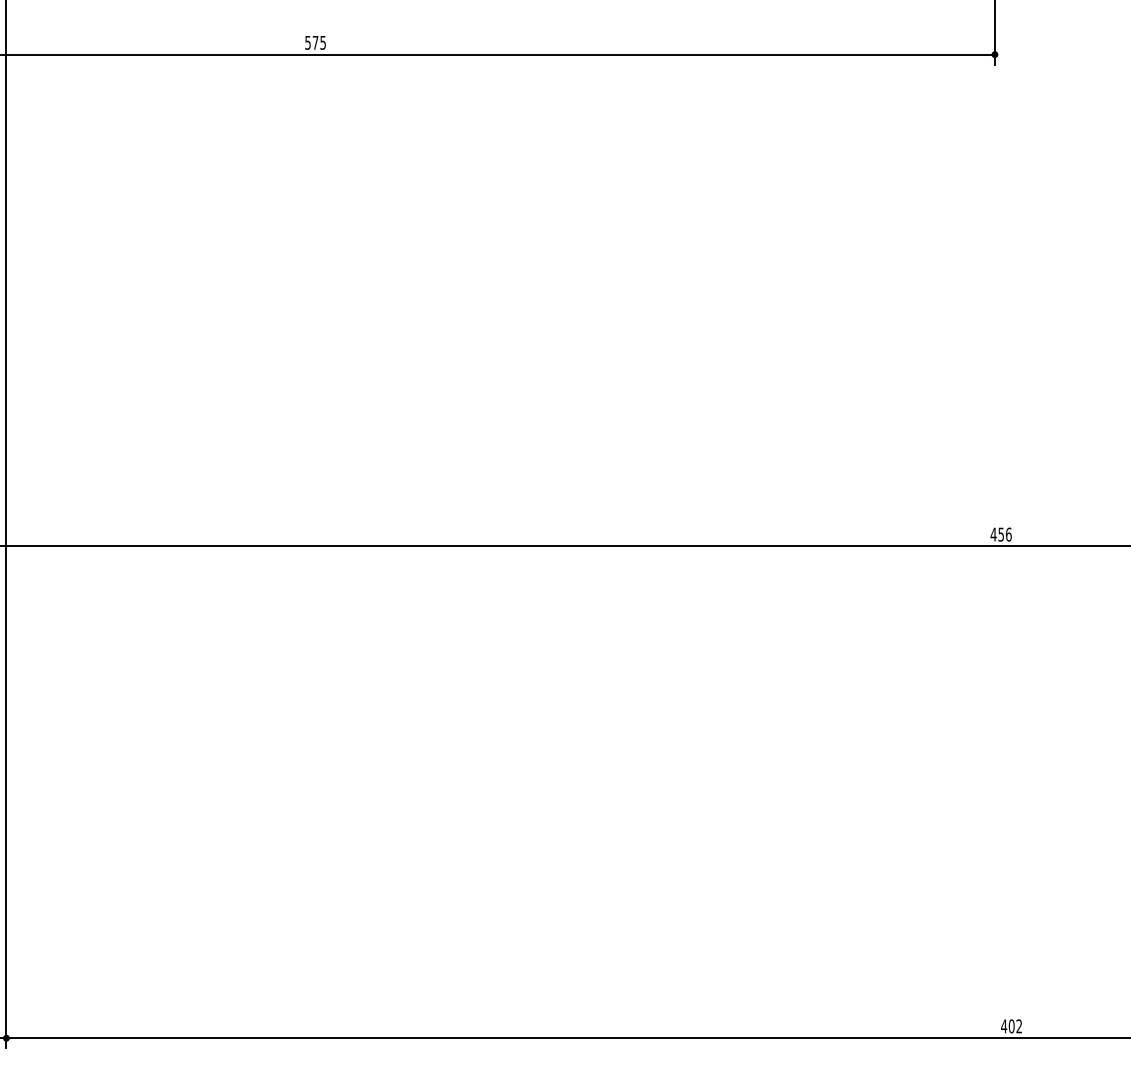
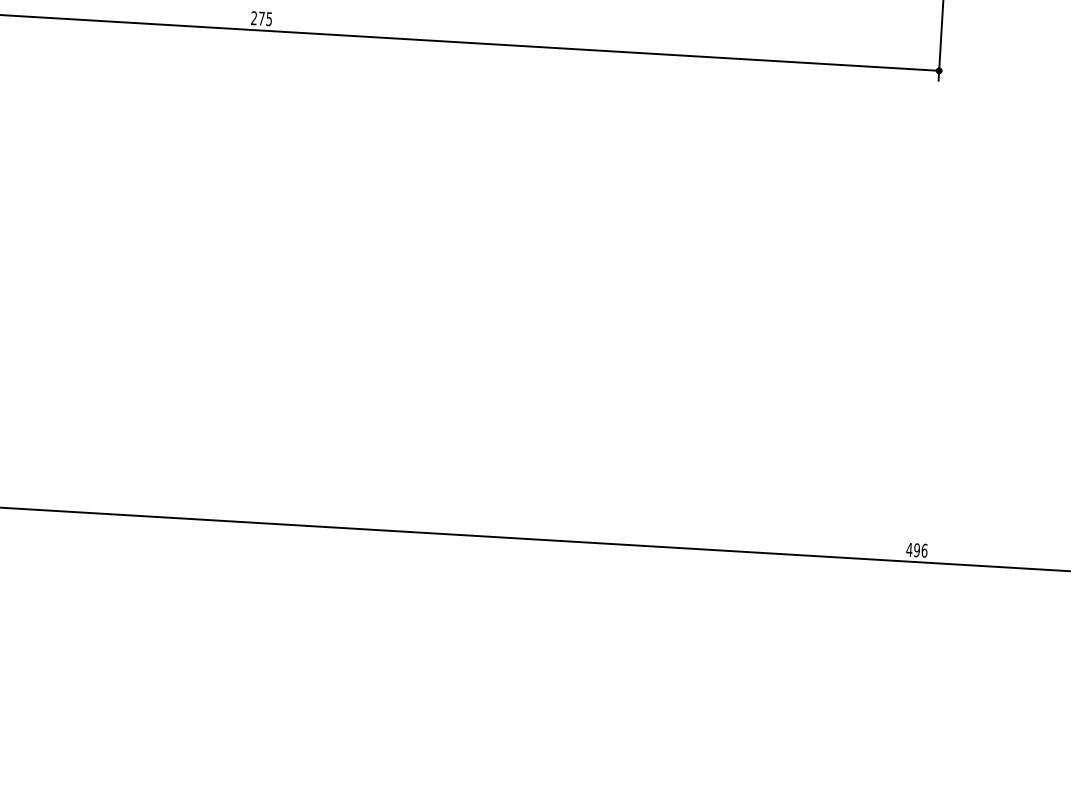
text: (307, 42) -> (253, 17), 575 -> 275
text: (1001, 534) -> (917, 550), 456 -> 496

